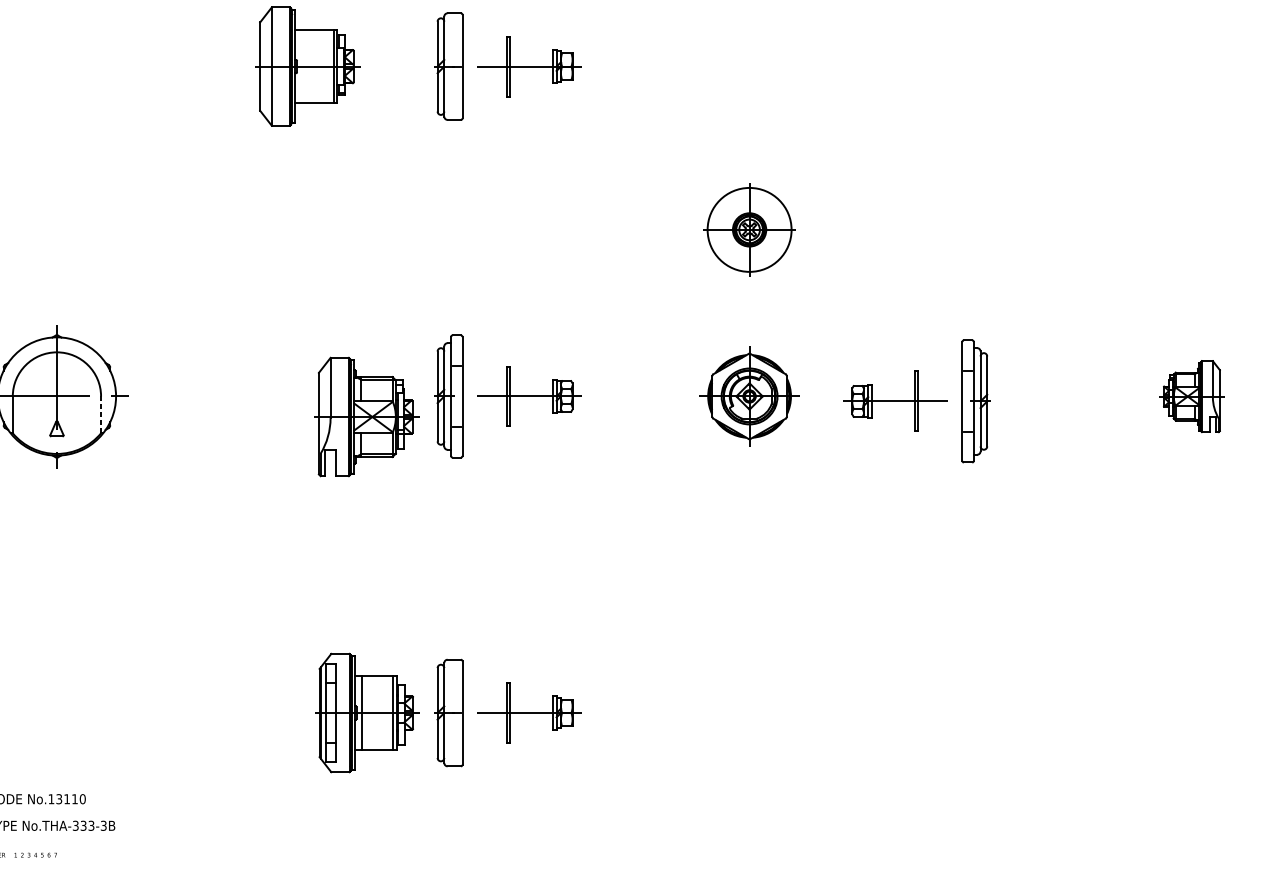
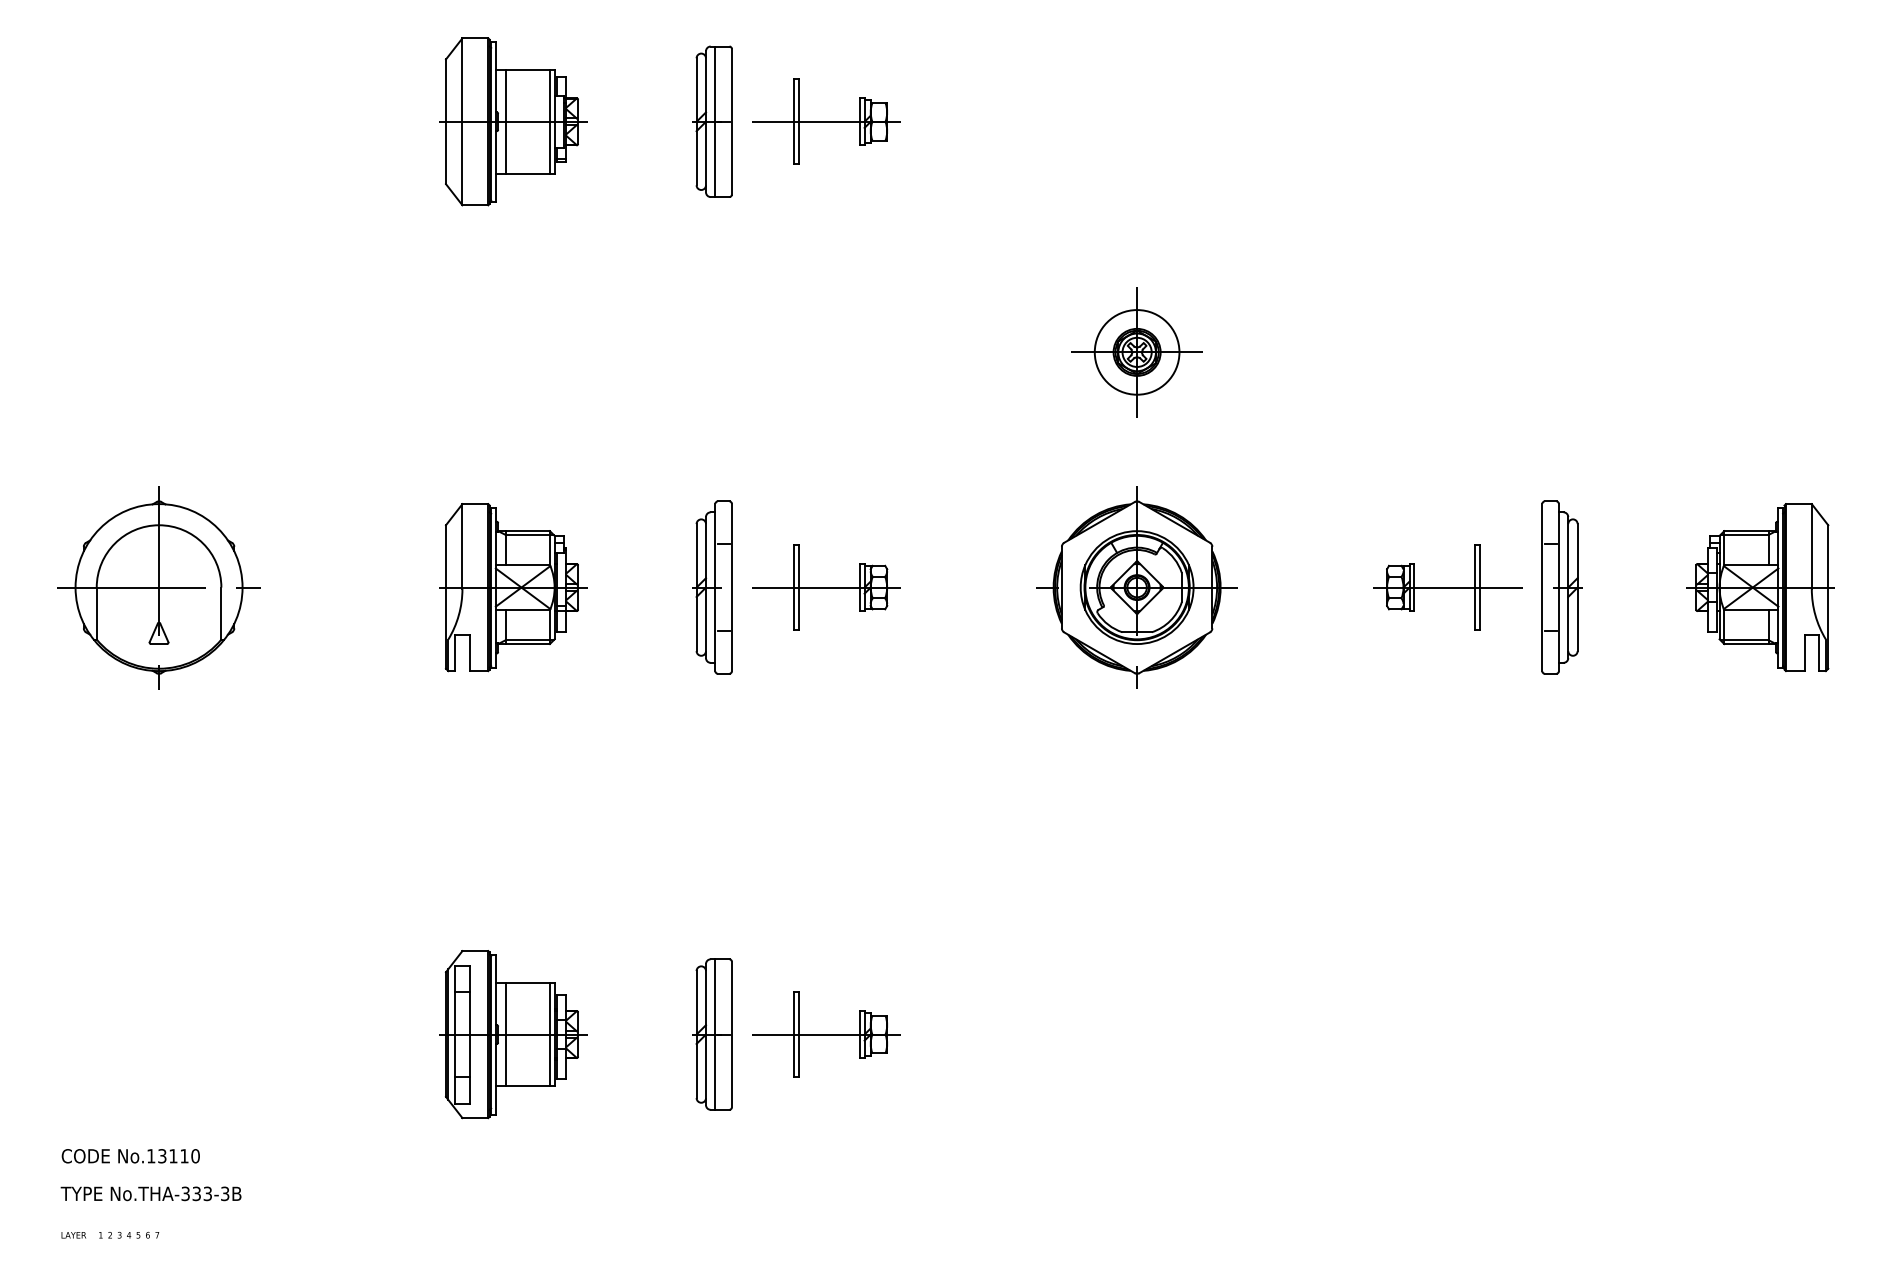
line: (302, 66) -> (505, 121), added
line: (451, 66) -> (715, 121), added
circle: (749, 229) -> (1136, 352), size x0.71
part: (749, 396) -> (1136, 587), size x1.43
part: (1191, 396) -> (1760, 587), size x1.67
part: (916, 401) -> (1477, 587), moved
line: (101, 414) -> (221, 613), dashed -> solid
part: (366, 416) -> (513, 587), moved
part: (367, 712) -> (513, 1034), moved
line: (451, 712) -> (715, 1034), added

